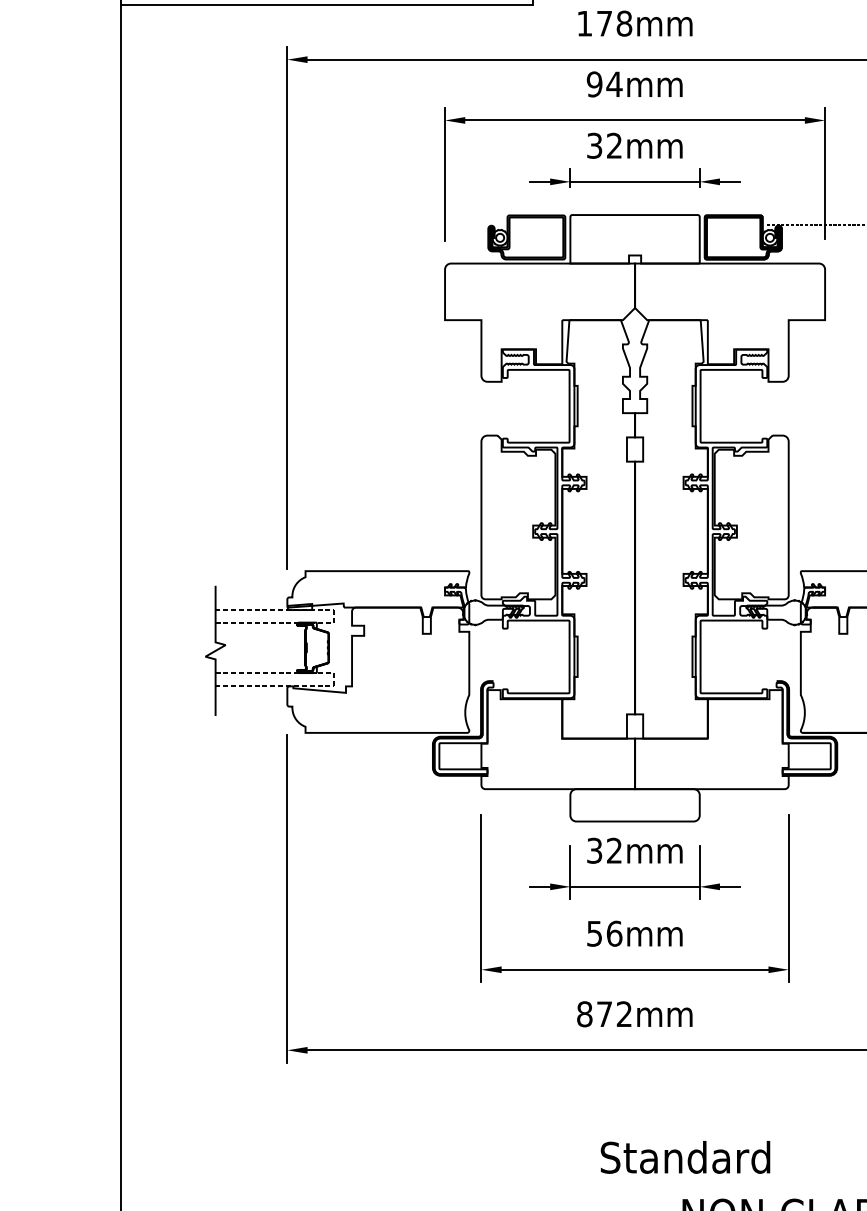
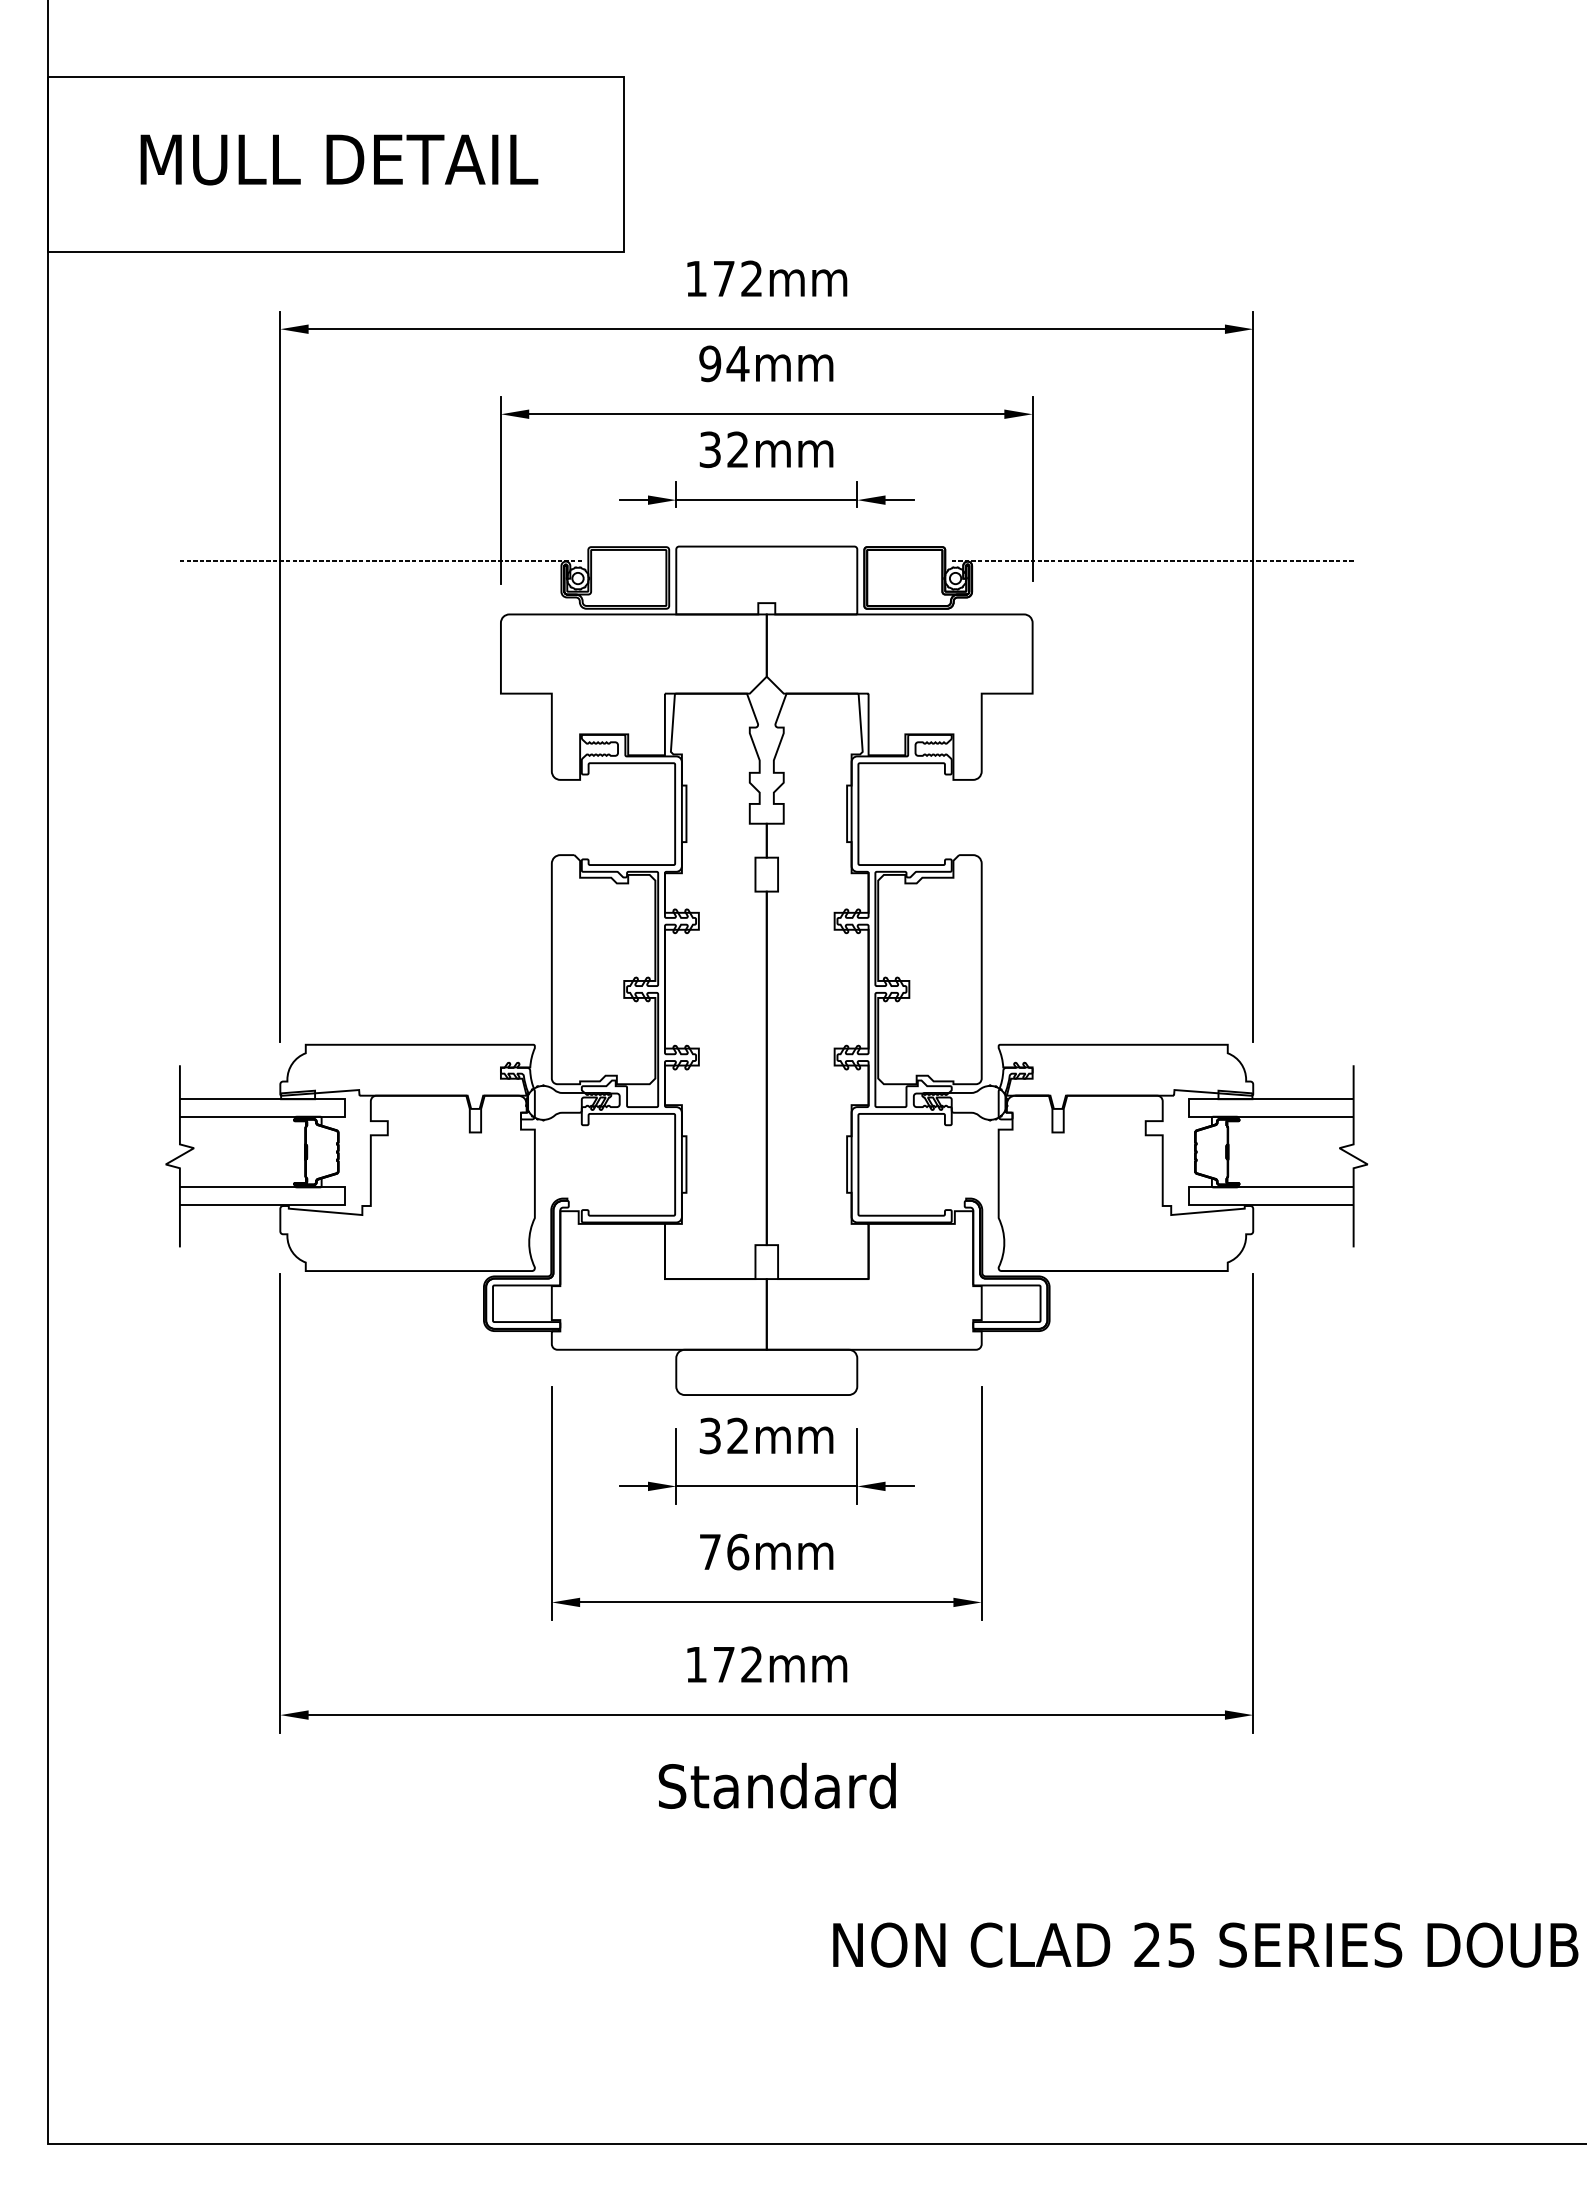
text: (624, 23) -> (751, 278), 178mm -> 172mm
line: (358, 225) -> (380, 561), added
line: (333, 615) -> (344, 1107), dashed -> solid
line: (333, 679) -> (344, 1196), dashed -> solid
text: (594, 934) -> (709, 1552), 56mm -> 76mm
text: (584, 1014) -> (696, 1664), 872mm -> 172mm
text: (684, 1157) -> (776, 1785), moved

